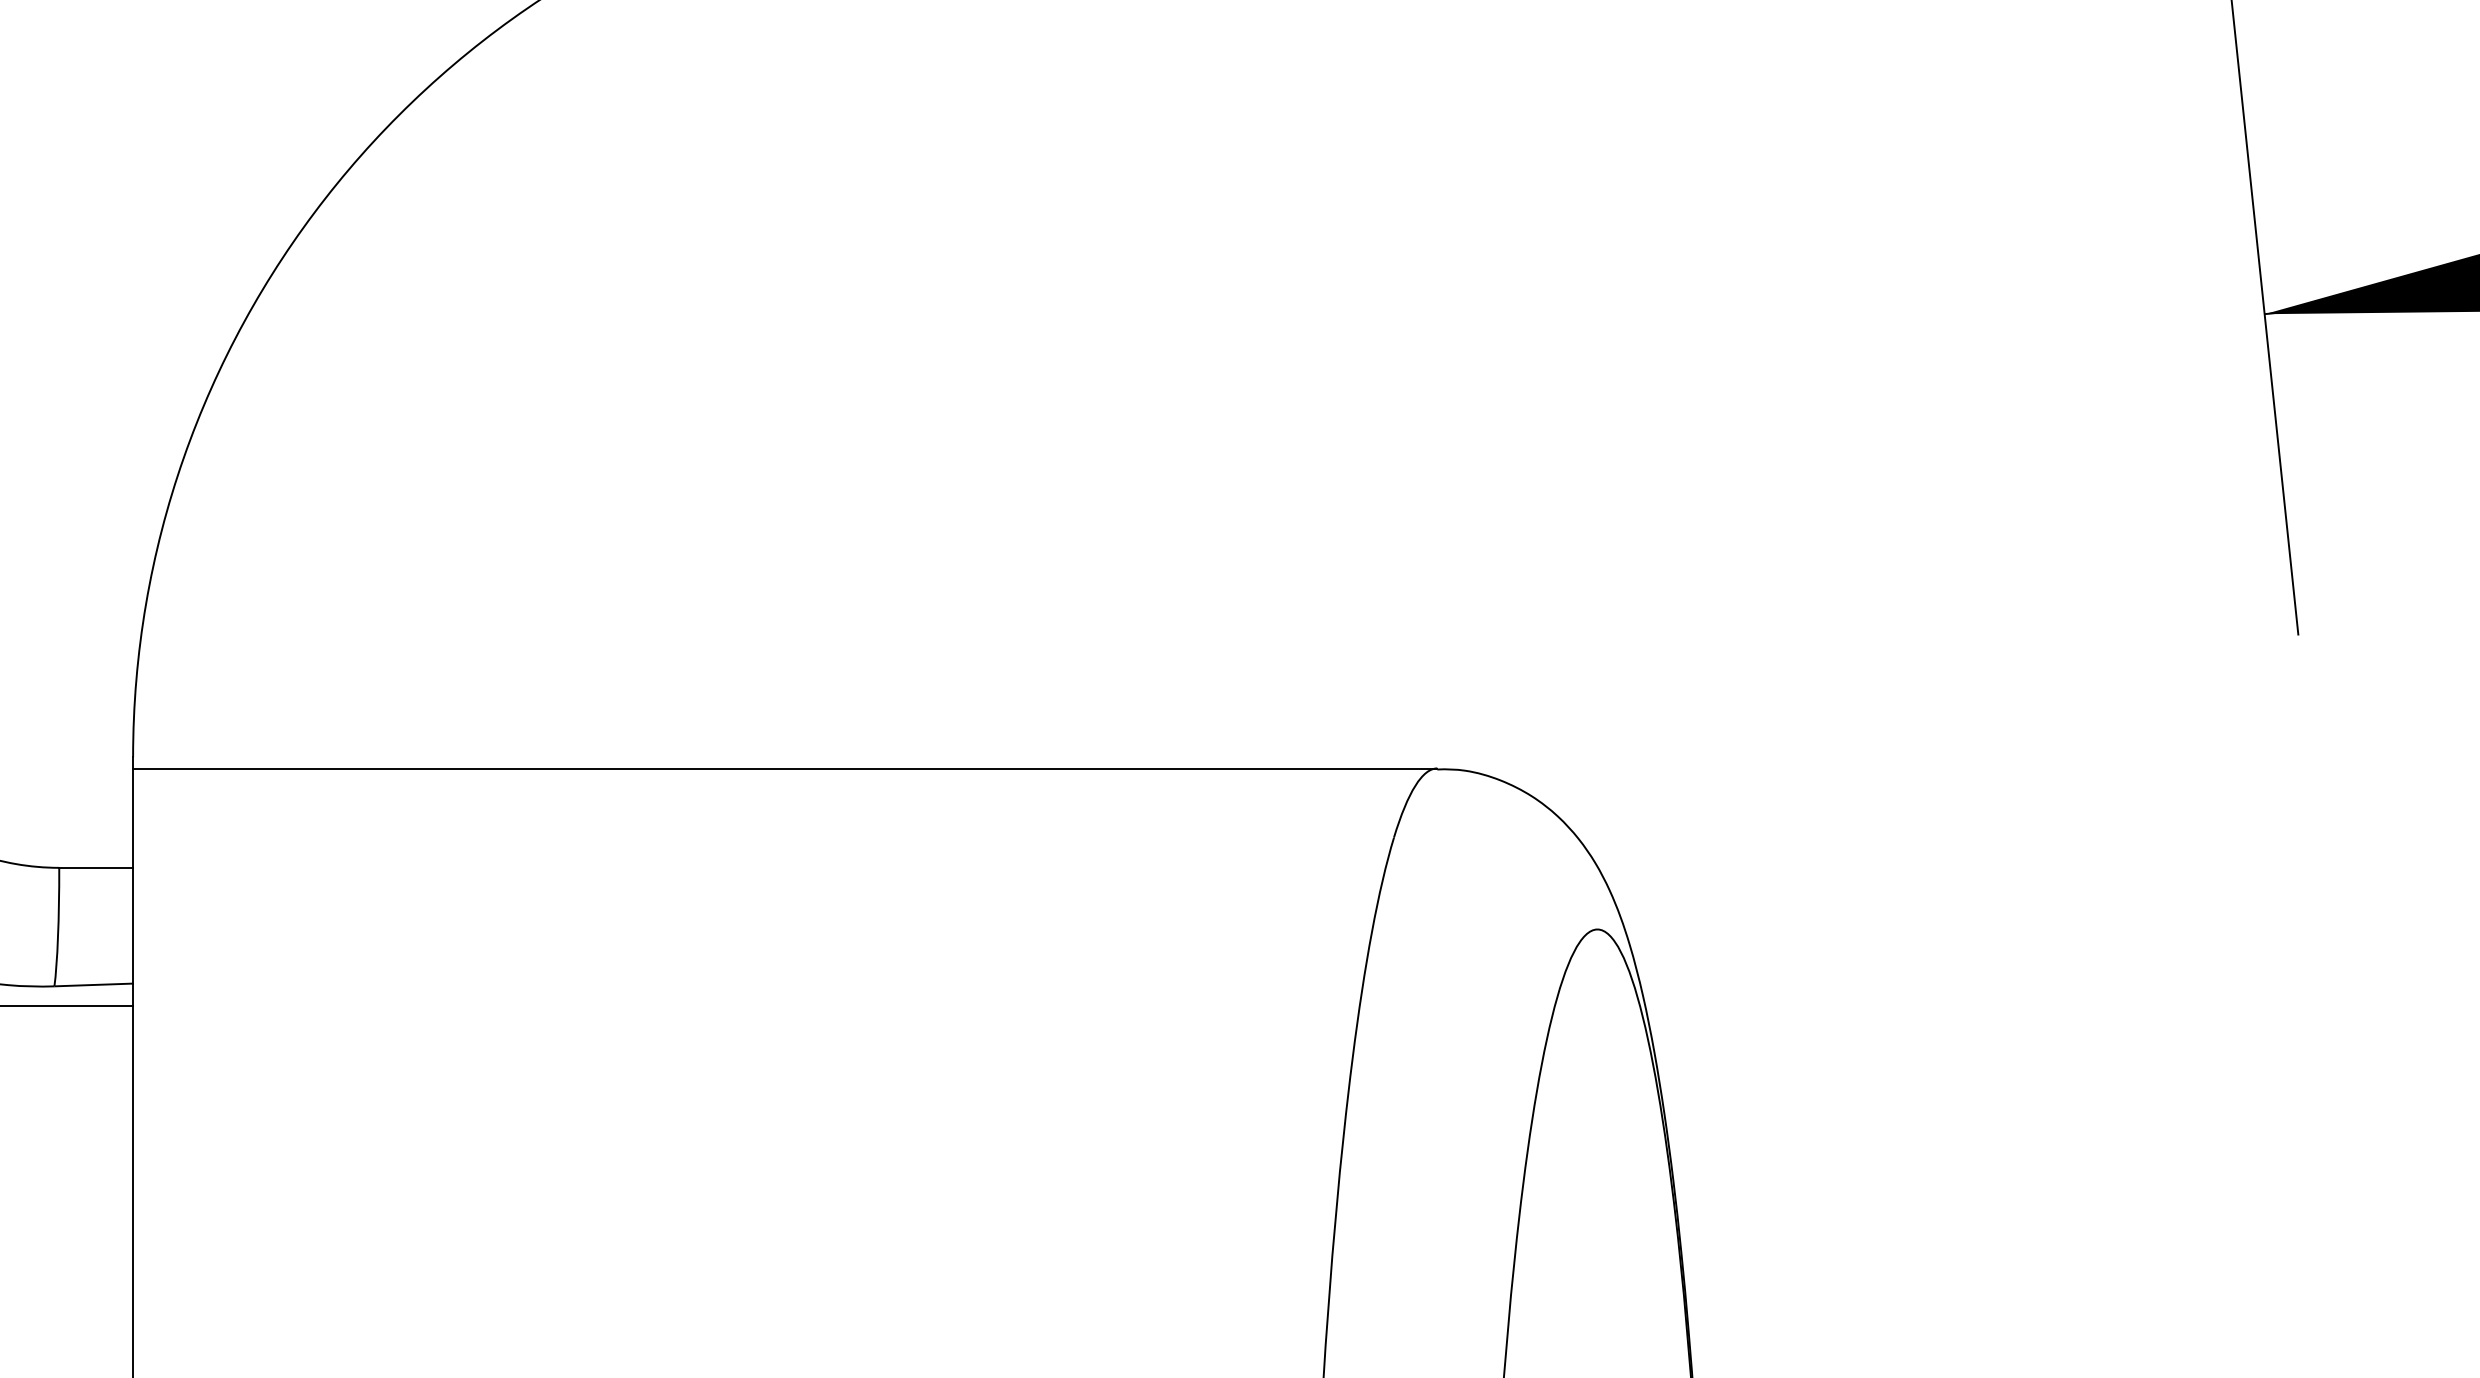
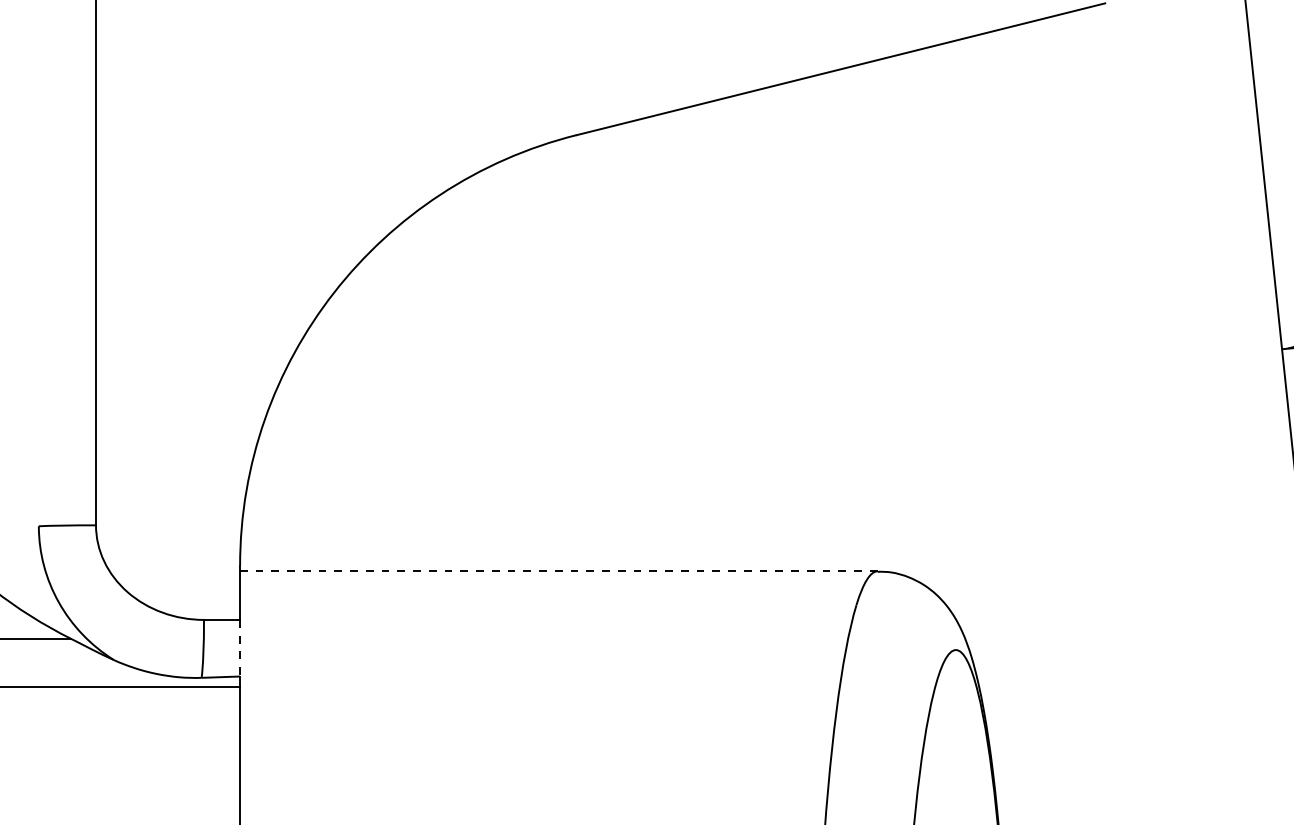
line: (784, 768) -> (558, 571), solid -> dashed
line: (133, 926) -> (240, 648), solid -> dashed

